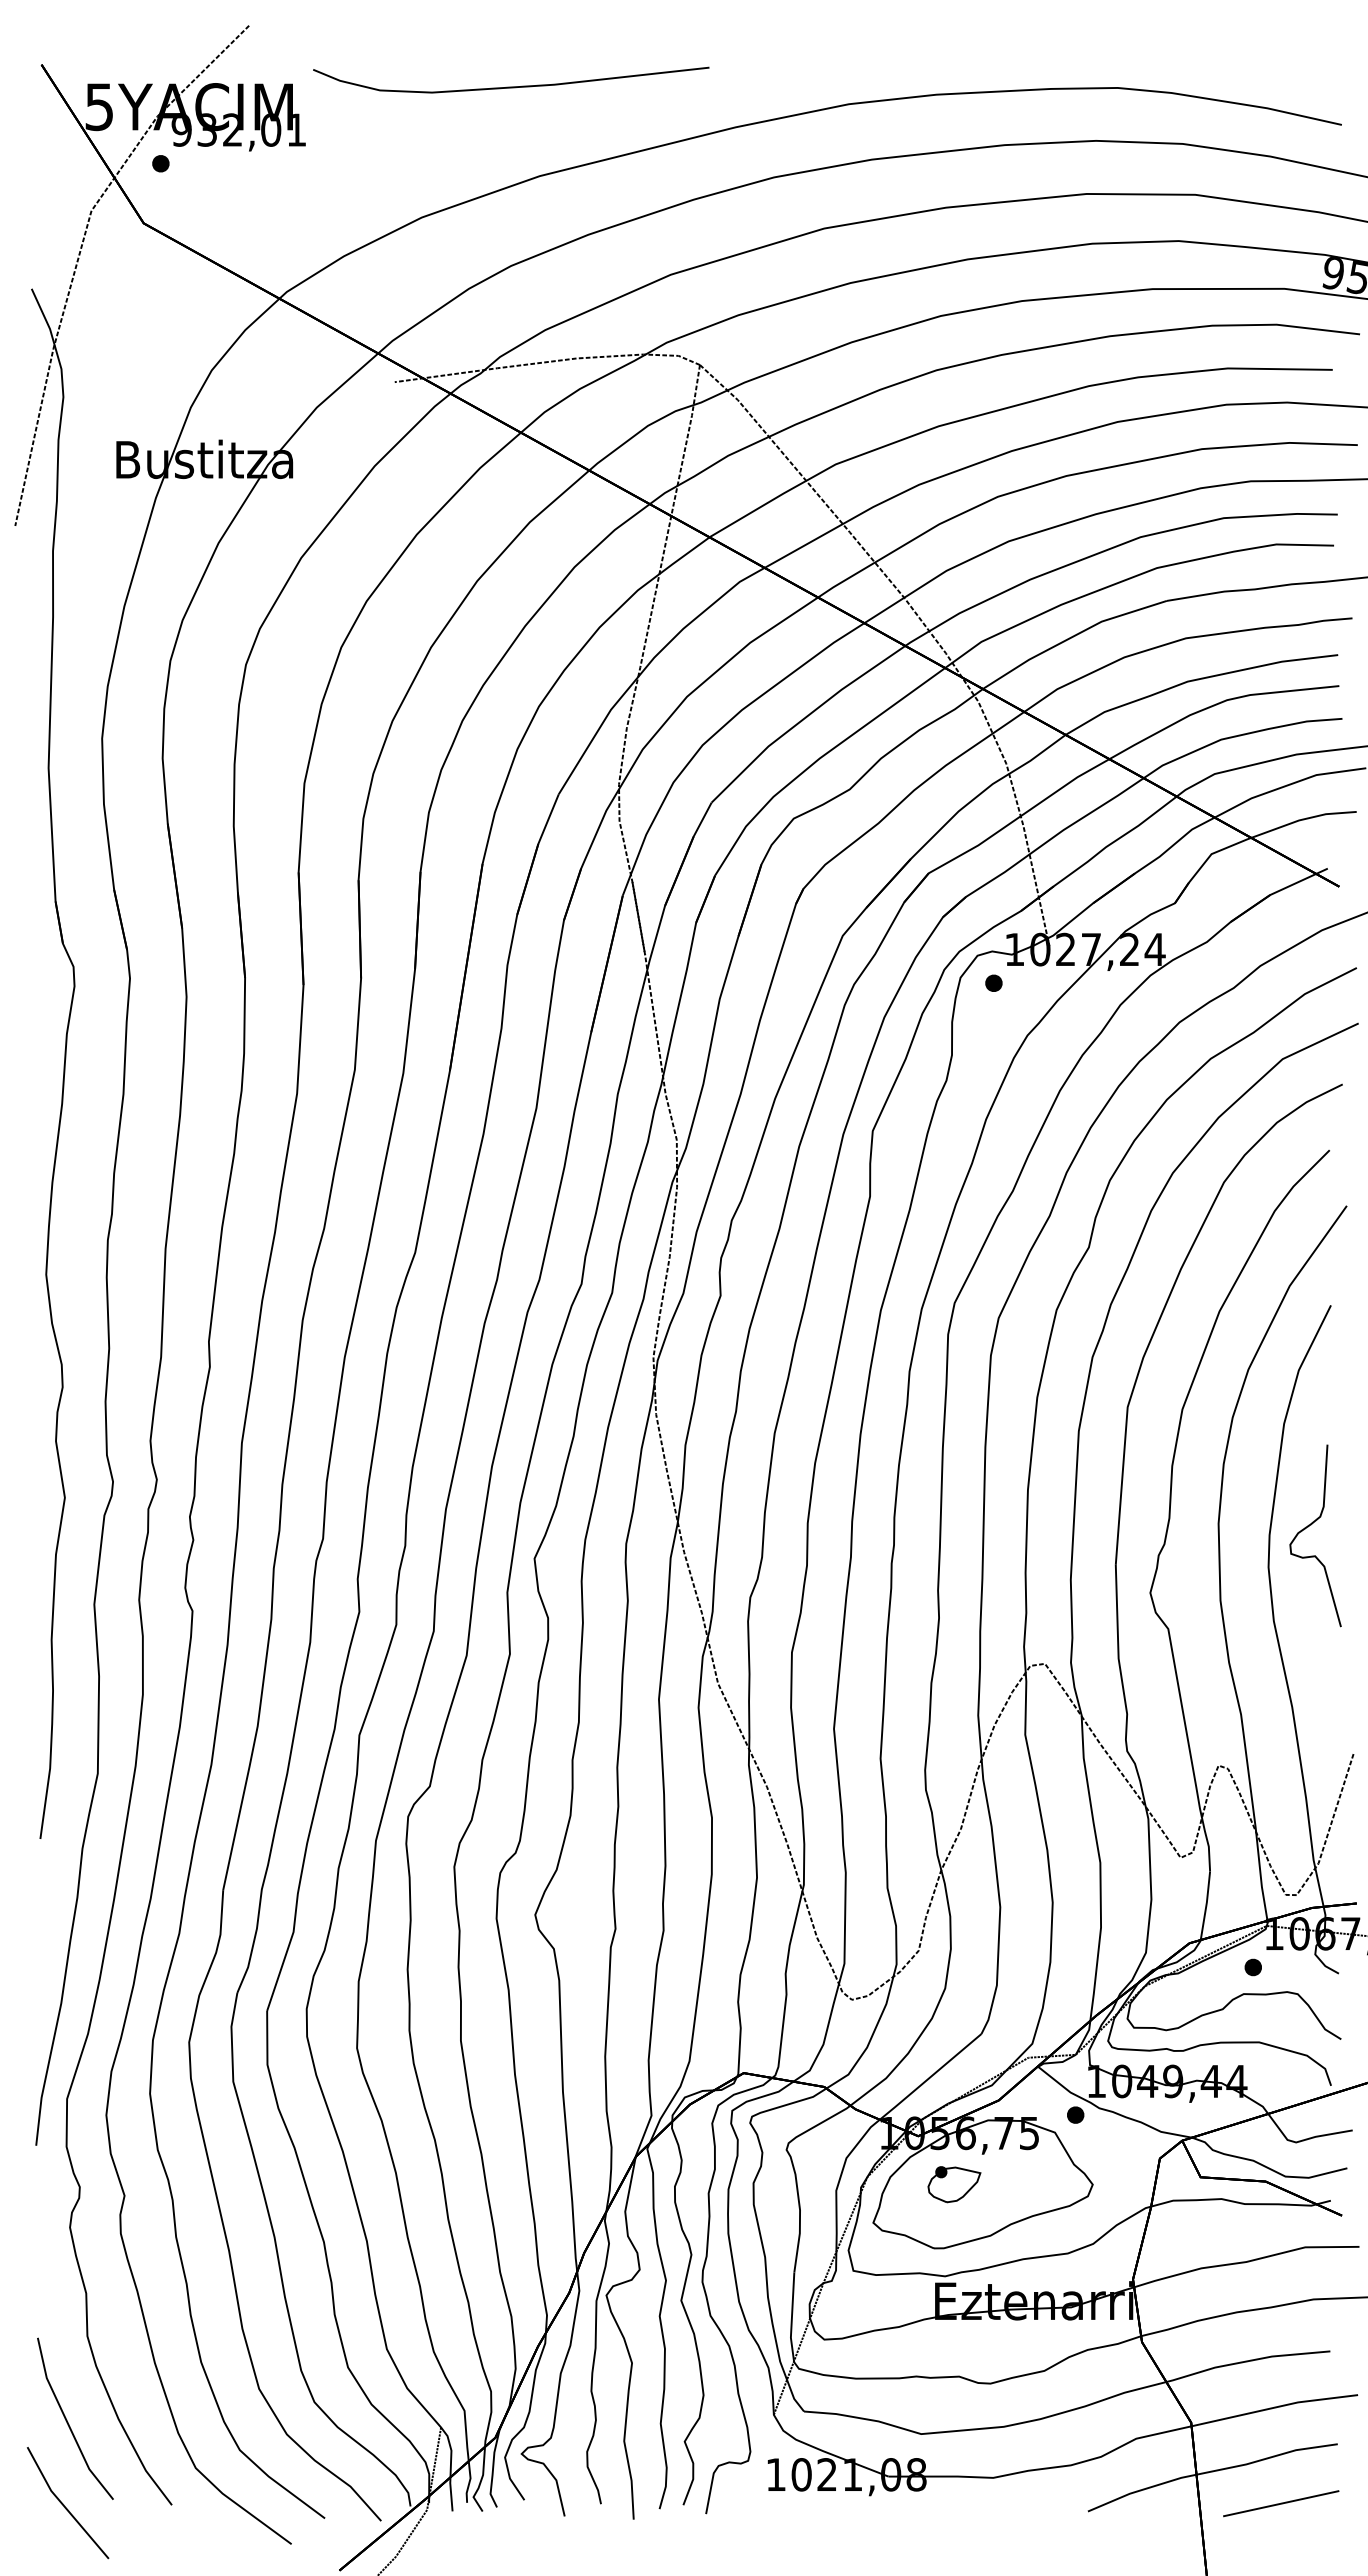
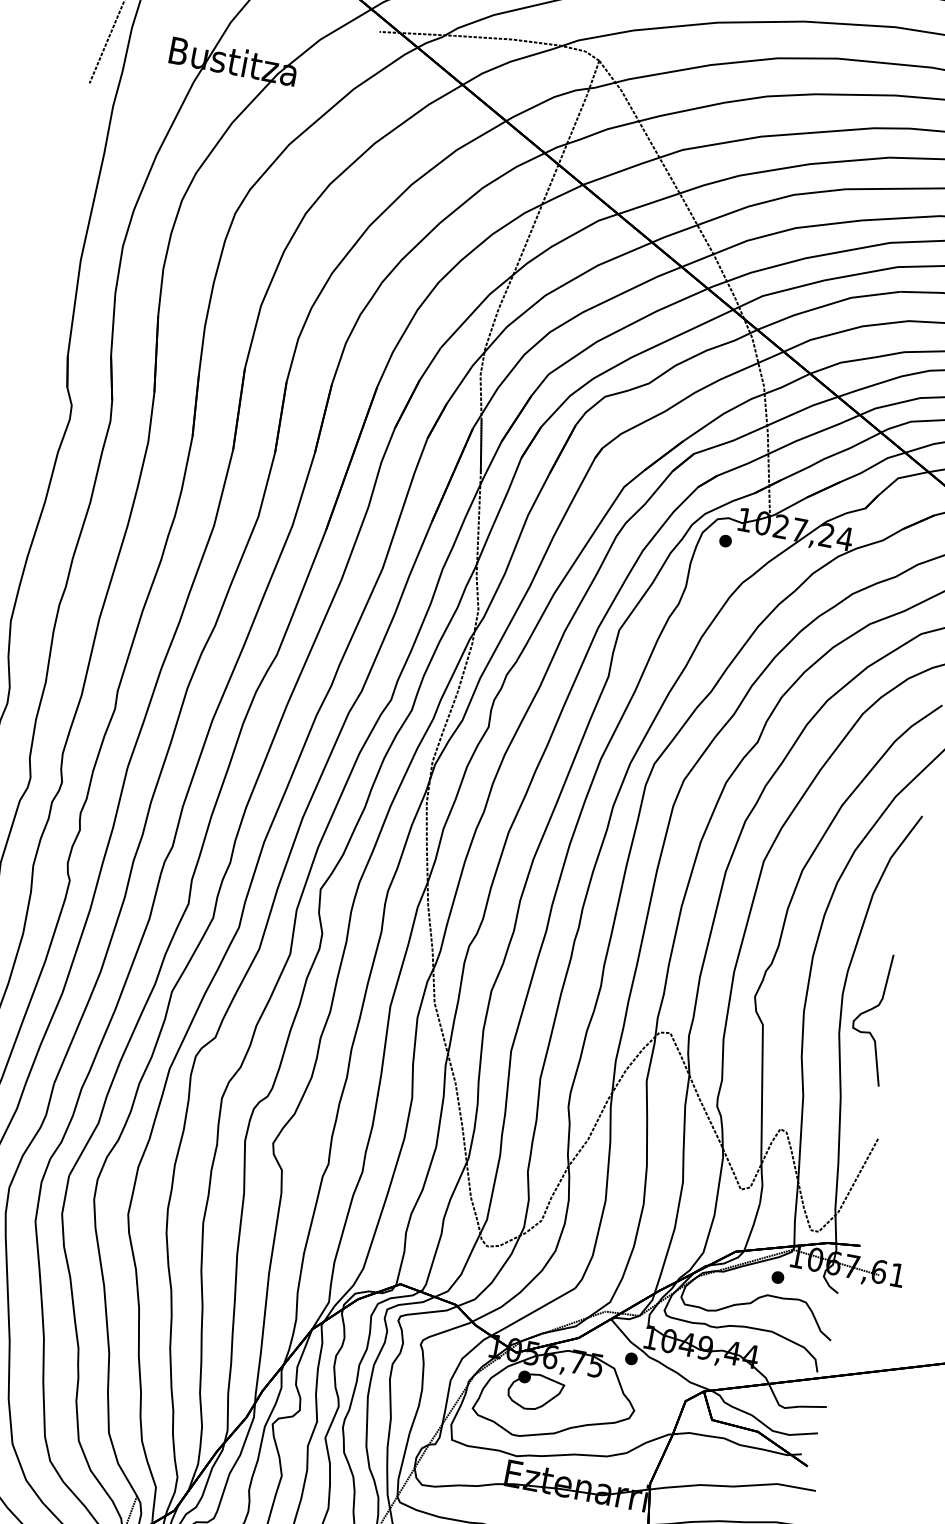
curve: (1308, 1527) -> (868, 1011), moved
part: (954, 2184) -> (535, 1392), size x1.43

